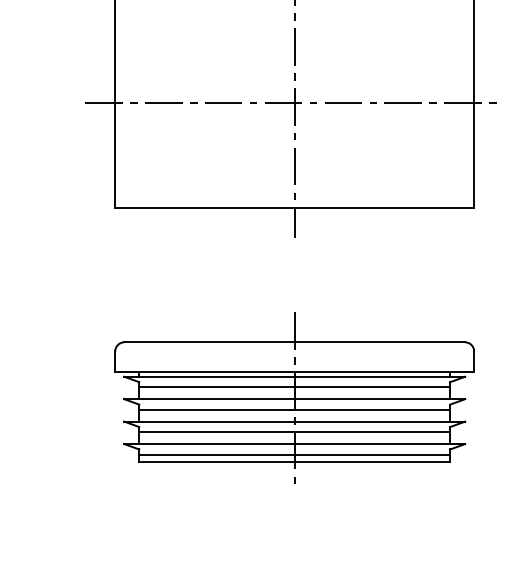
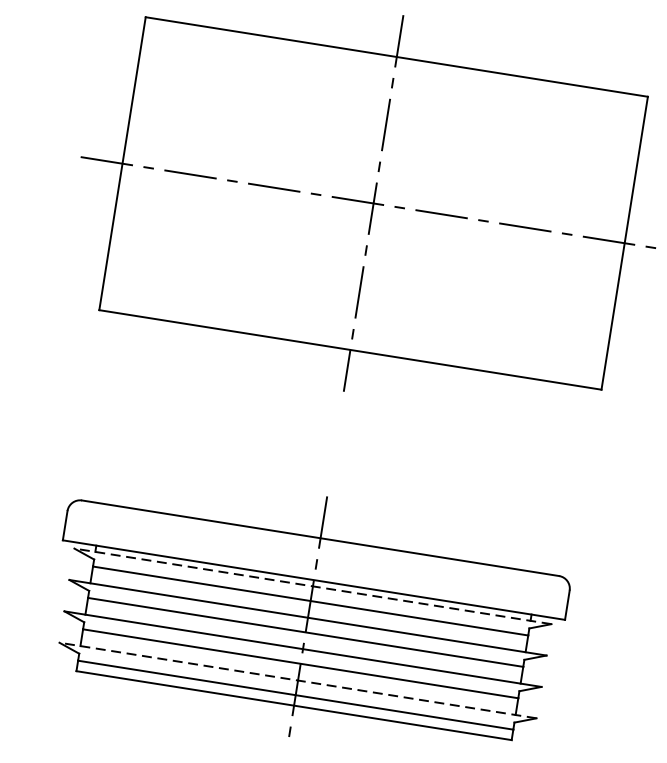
line: (294, 376) -> (312, 585), solid -> dashed
line: (294, 444) -> (297, 681), solid -> dashed

